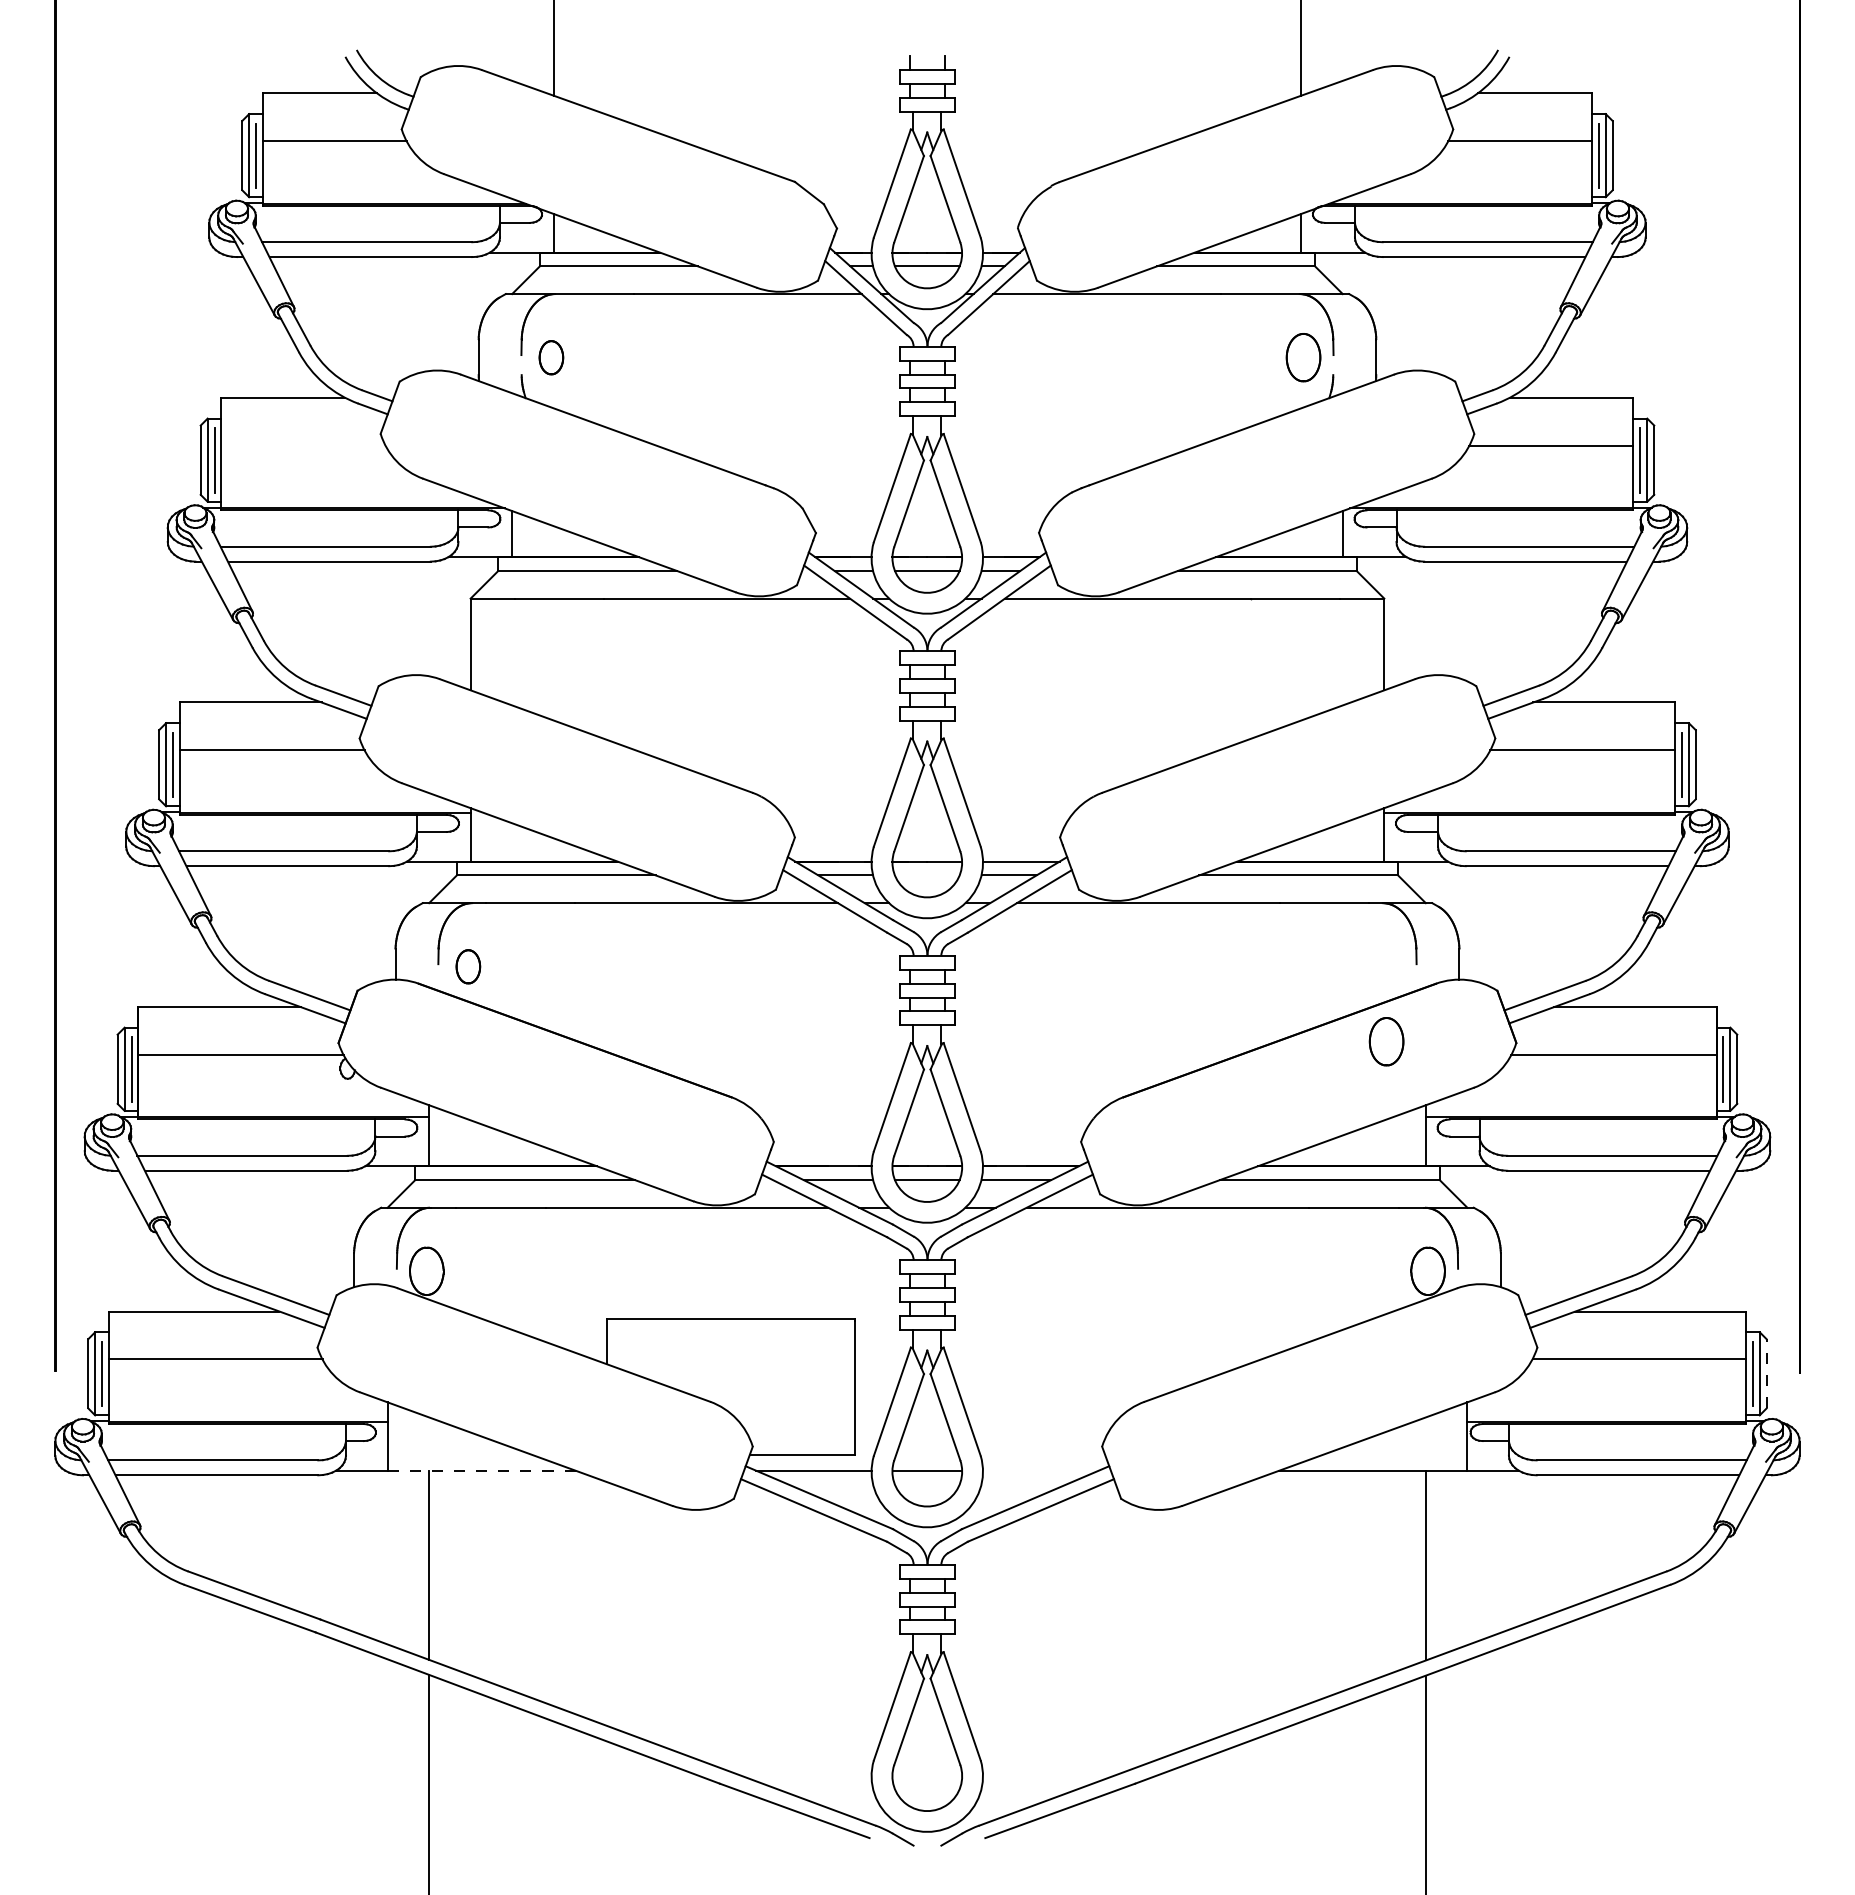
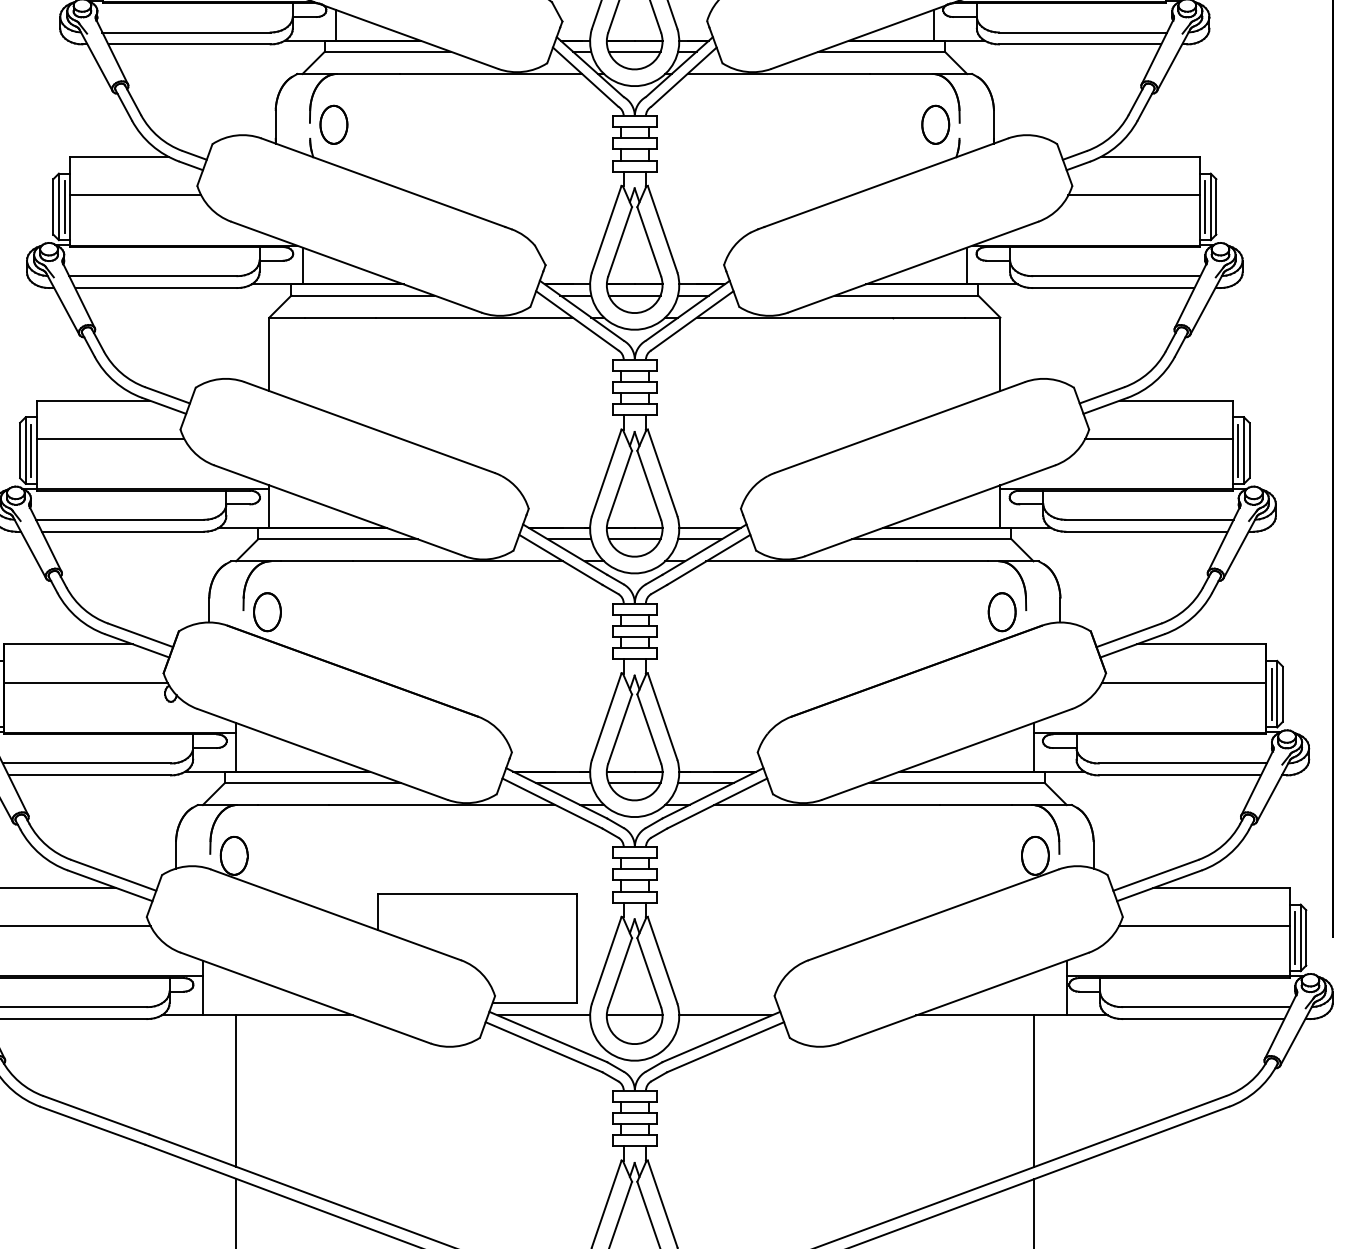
part: (551, 357) -> (334, 124), size x1.43
line: (303, 445) -> (135, 195), added
line: (926, 875) -> (634, 539), added
part: (468, 966) -> (267, 612), size x1.43
part: (1386, 1041) -> (1002, 612), moved
line: (1766, 1373) -> (1306, 937), dashed -> solid
line: (481, 1470) -> (278, 1015), dashed -> solid
line: (1040, 1470) -> (725, 1015), added

